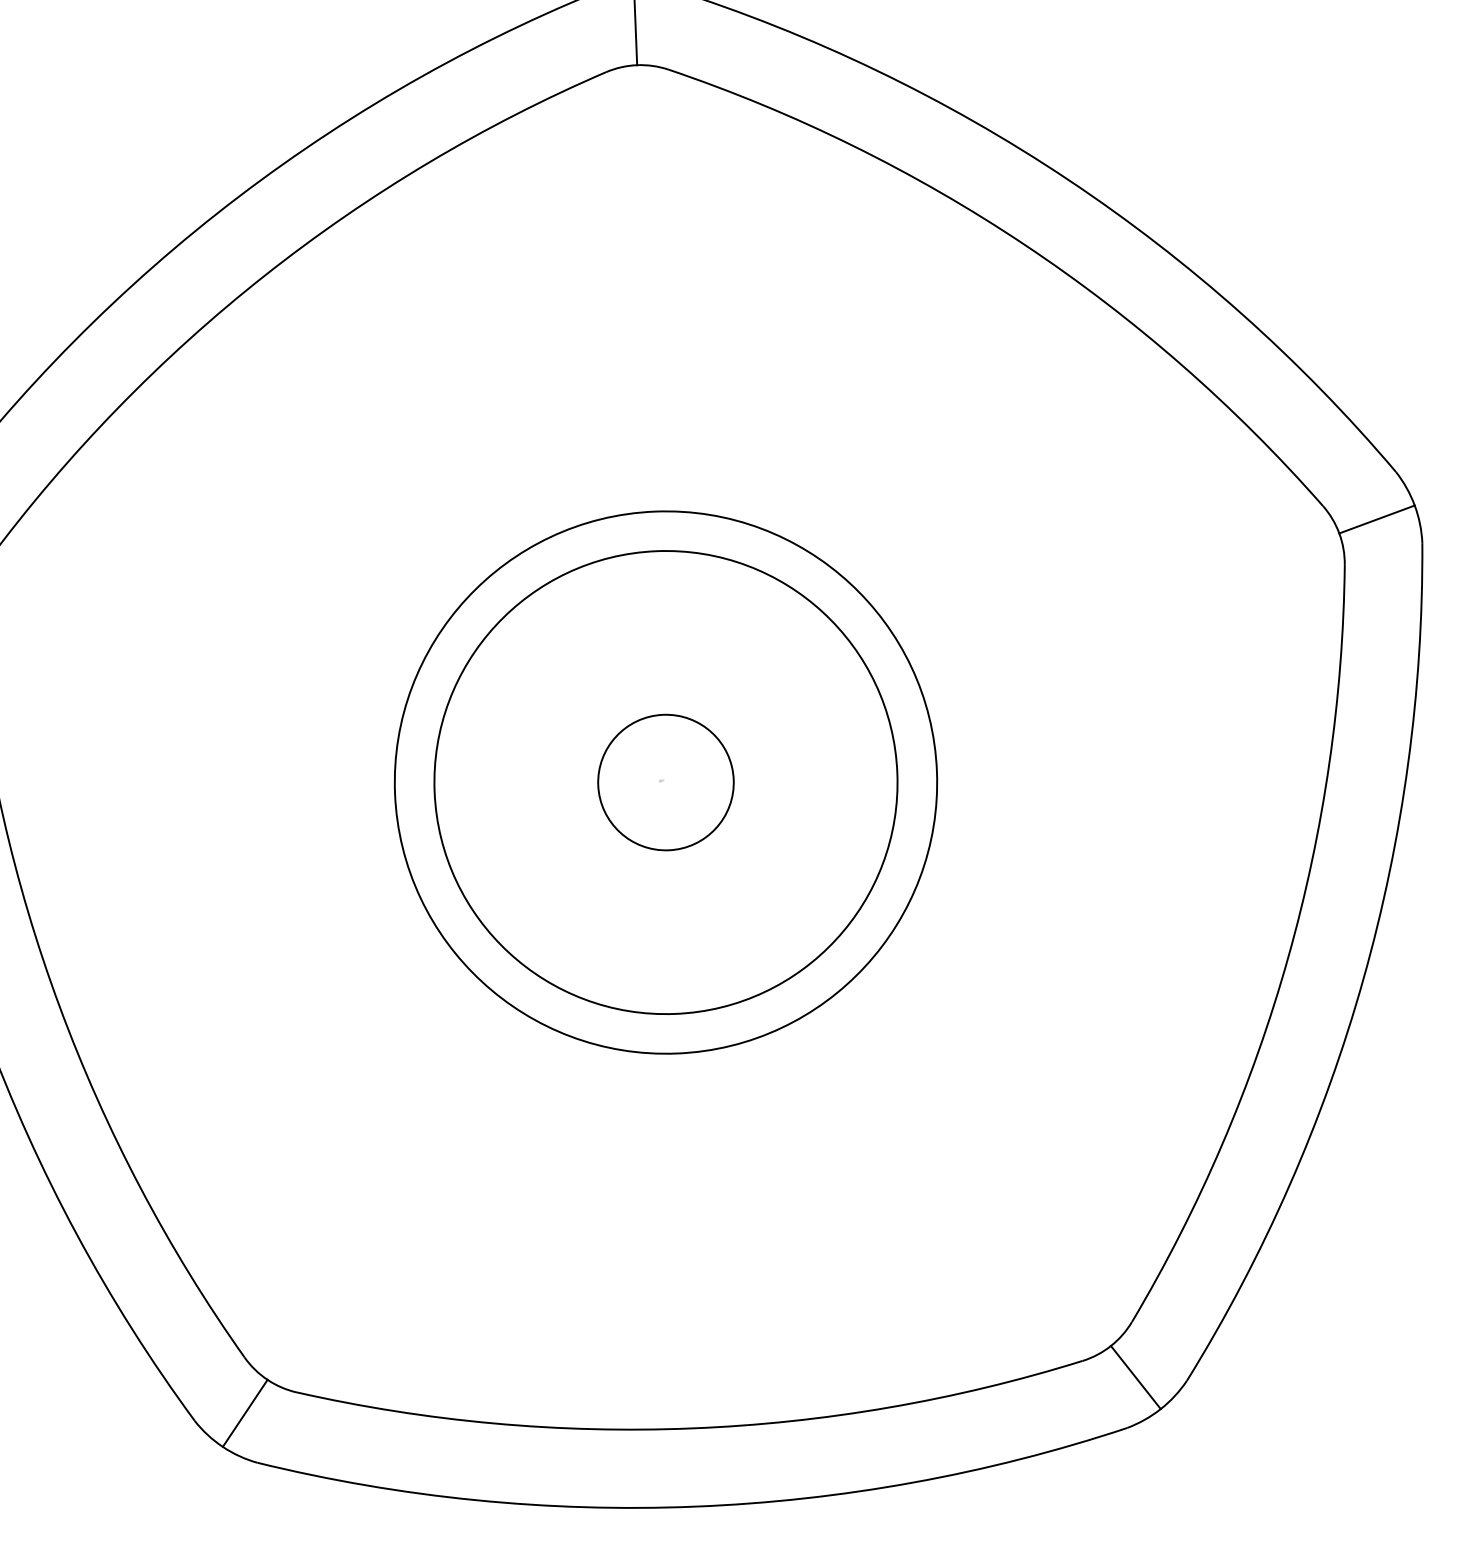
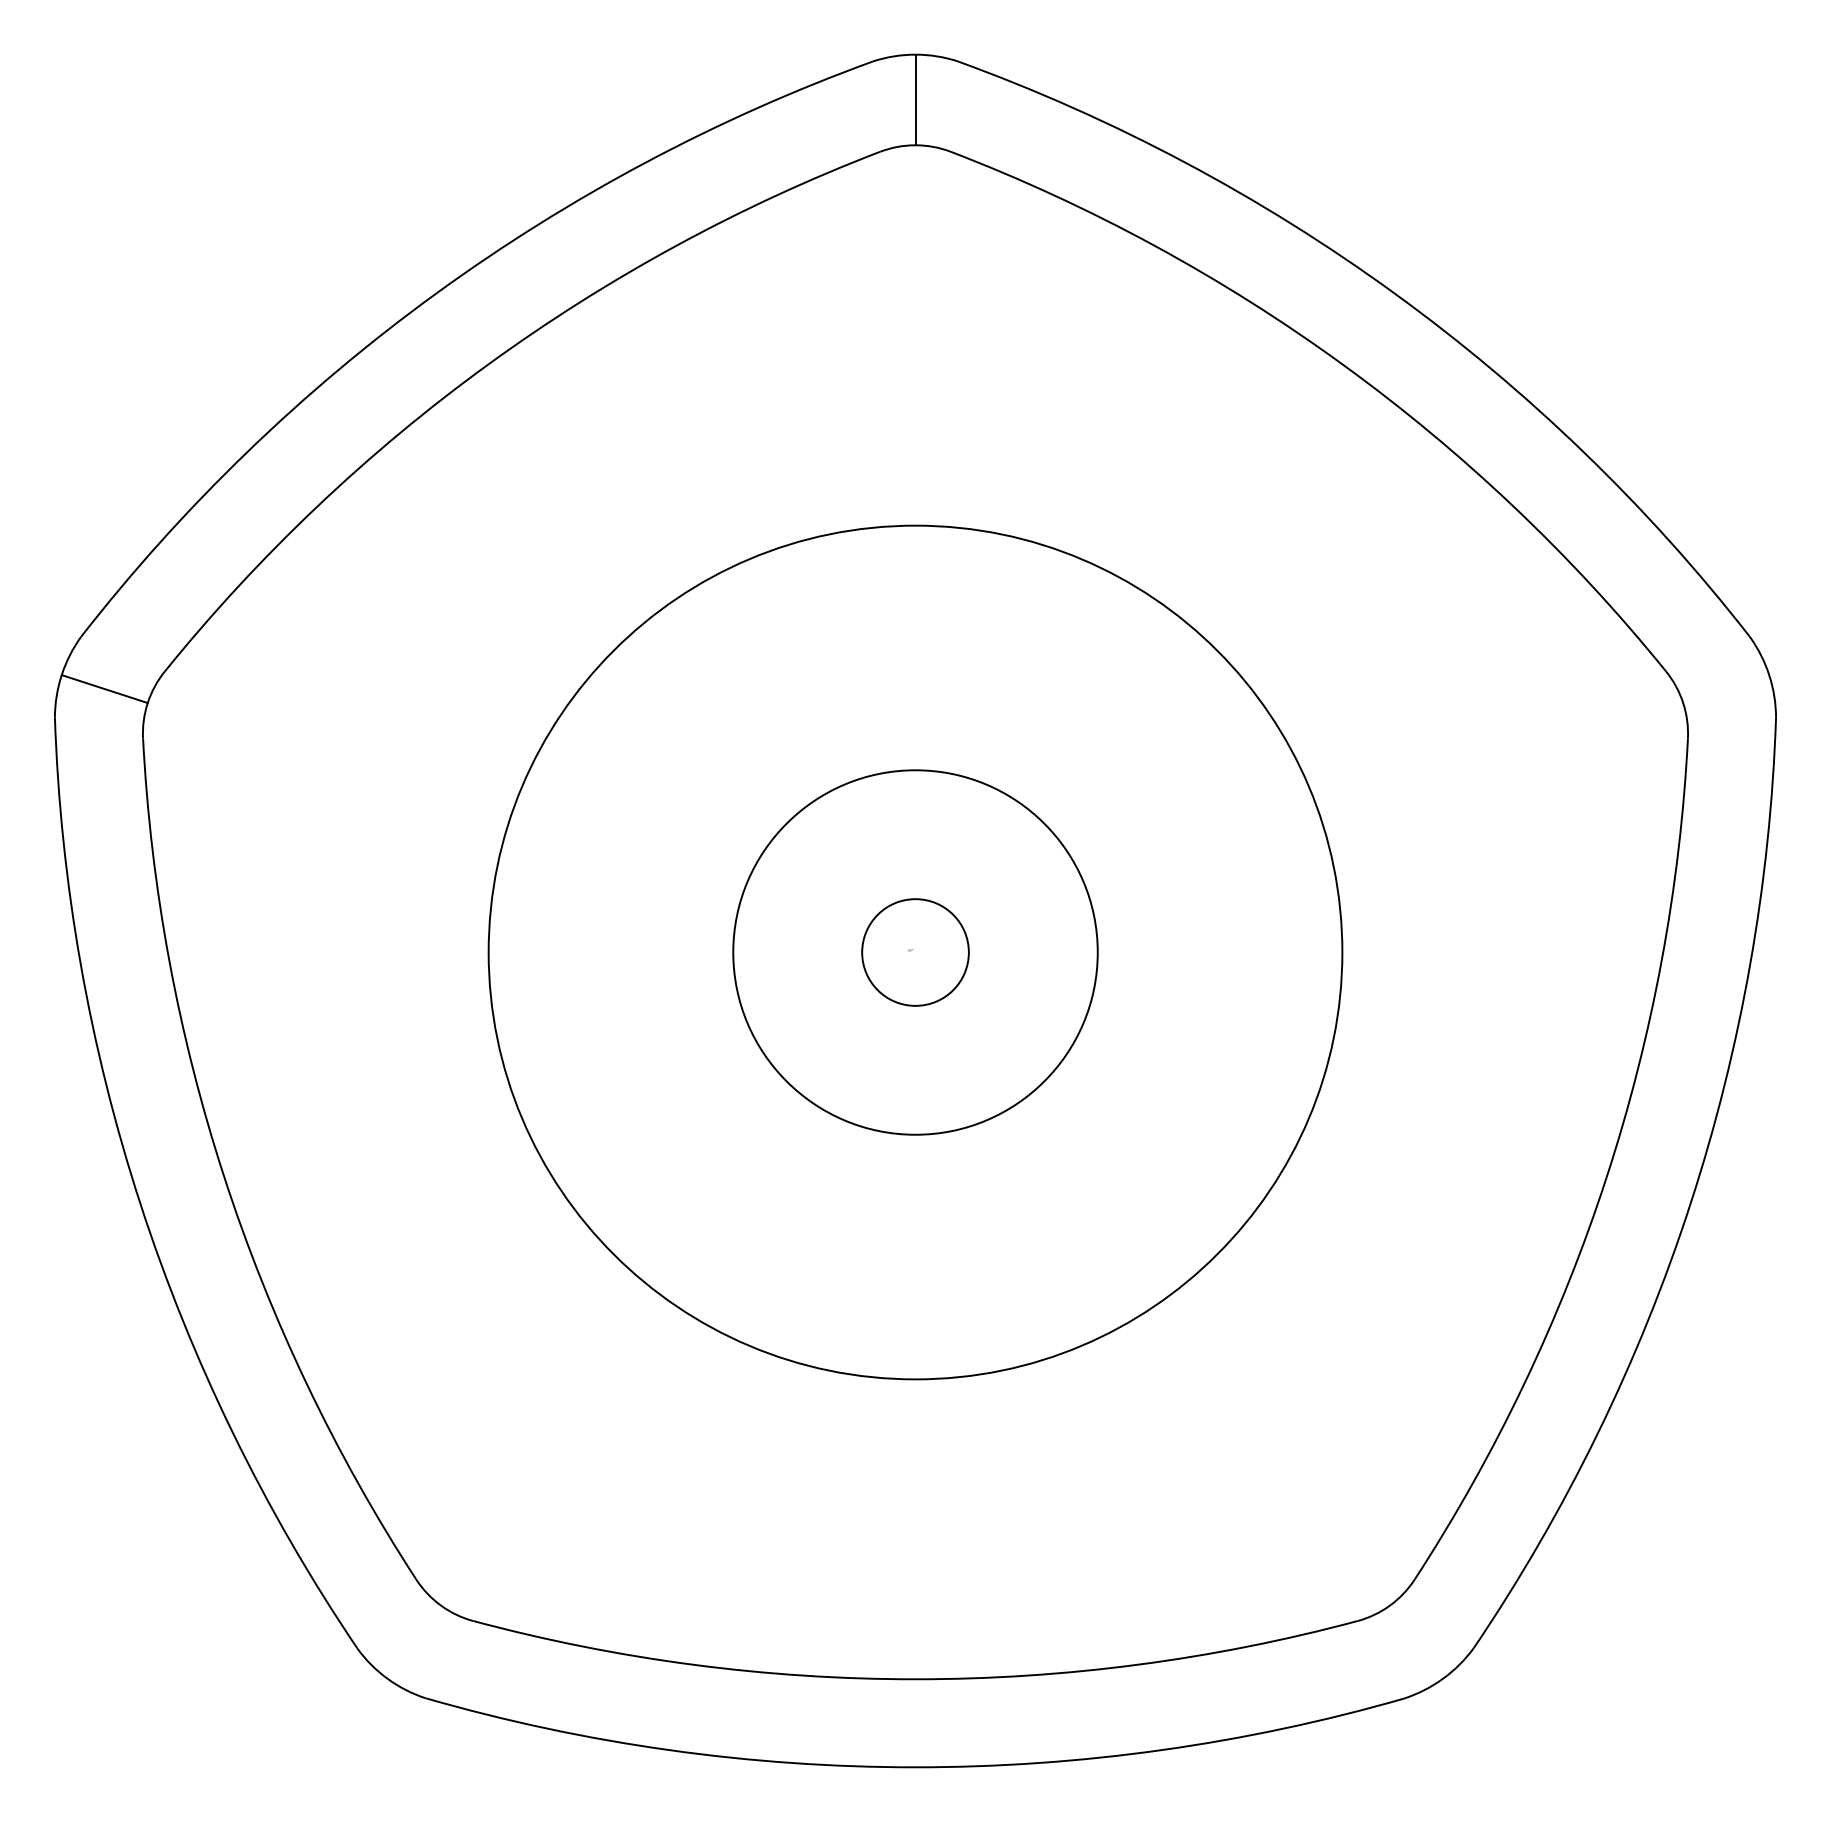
line: (1377, 519) -> (1726, 689), removed
circle: (665, 782) -> (915, 952), size x0.7
circle: (665, 782) -> (915, 952), size x0.7
circle: (665, 782) -> (915, 952), size x1.4
line: (1135, 1376) -> (1416, 1641), removed
line: (244, 1412) -> (413, 1641), removed

